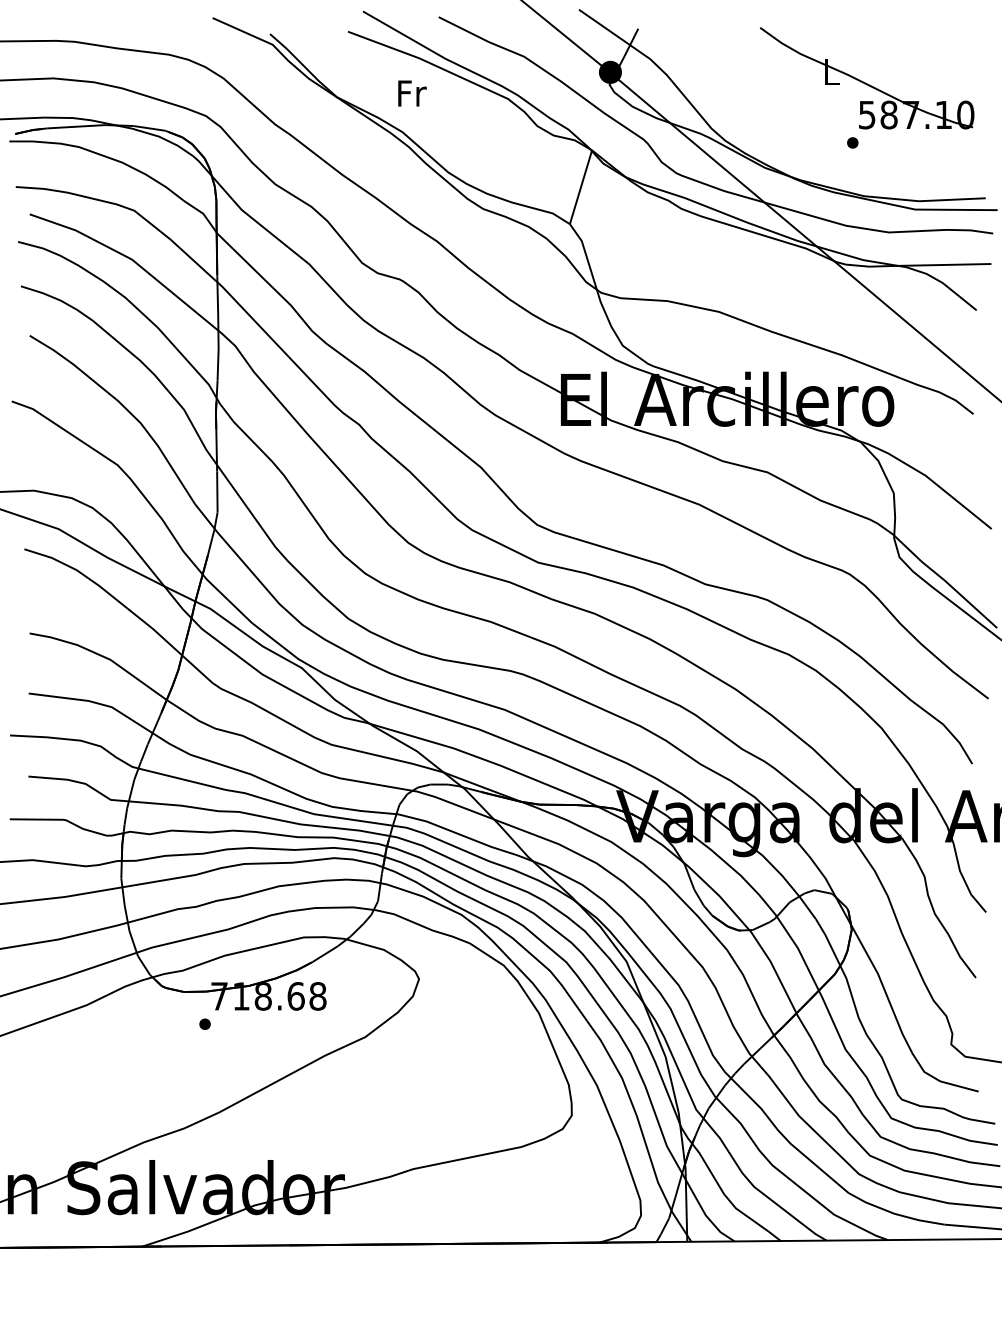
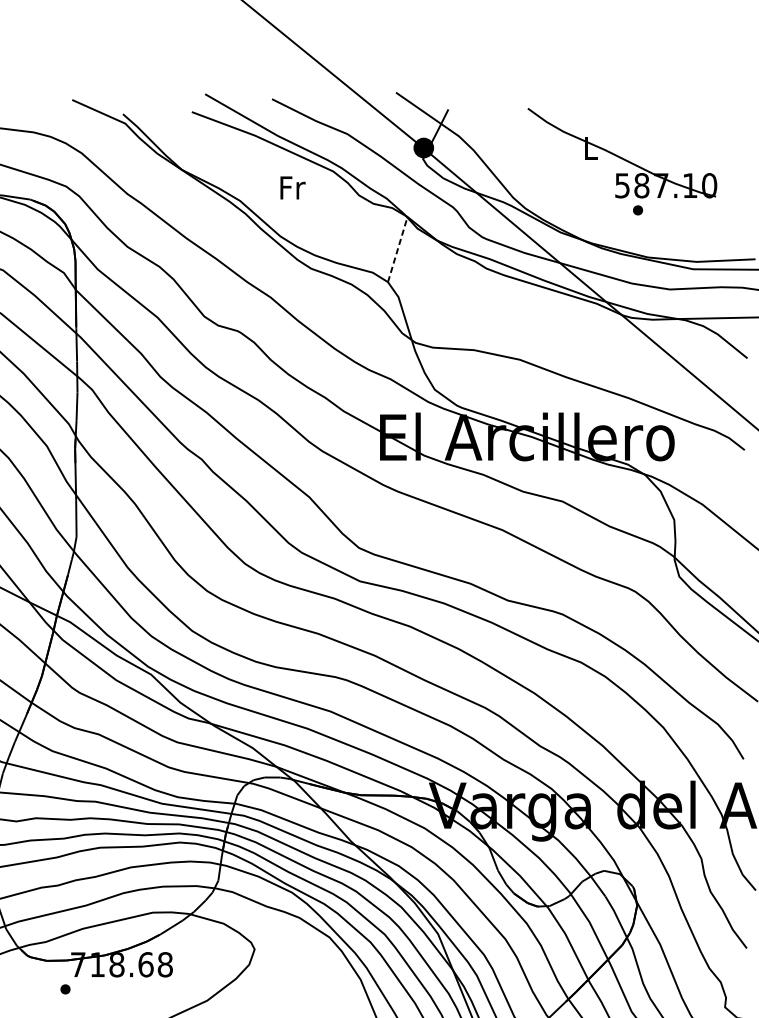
part: (866, 78) -> (621, 153), moved
text: (412, 93) -> (293, 187), moved
line: (580, 187) -> (397, 249), solid -> dashed

